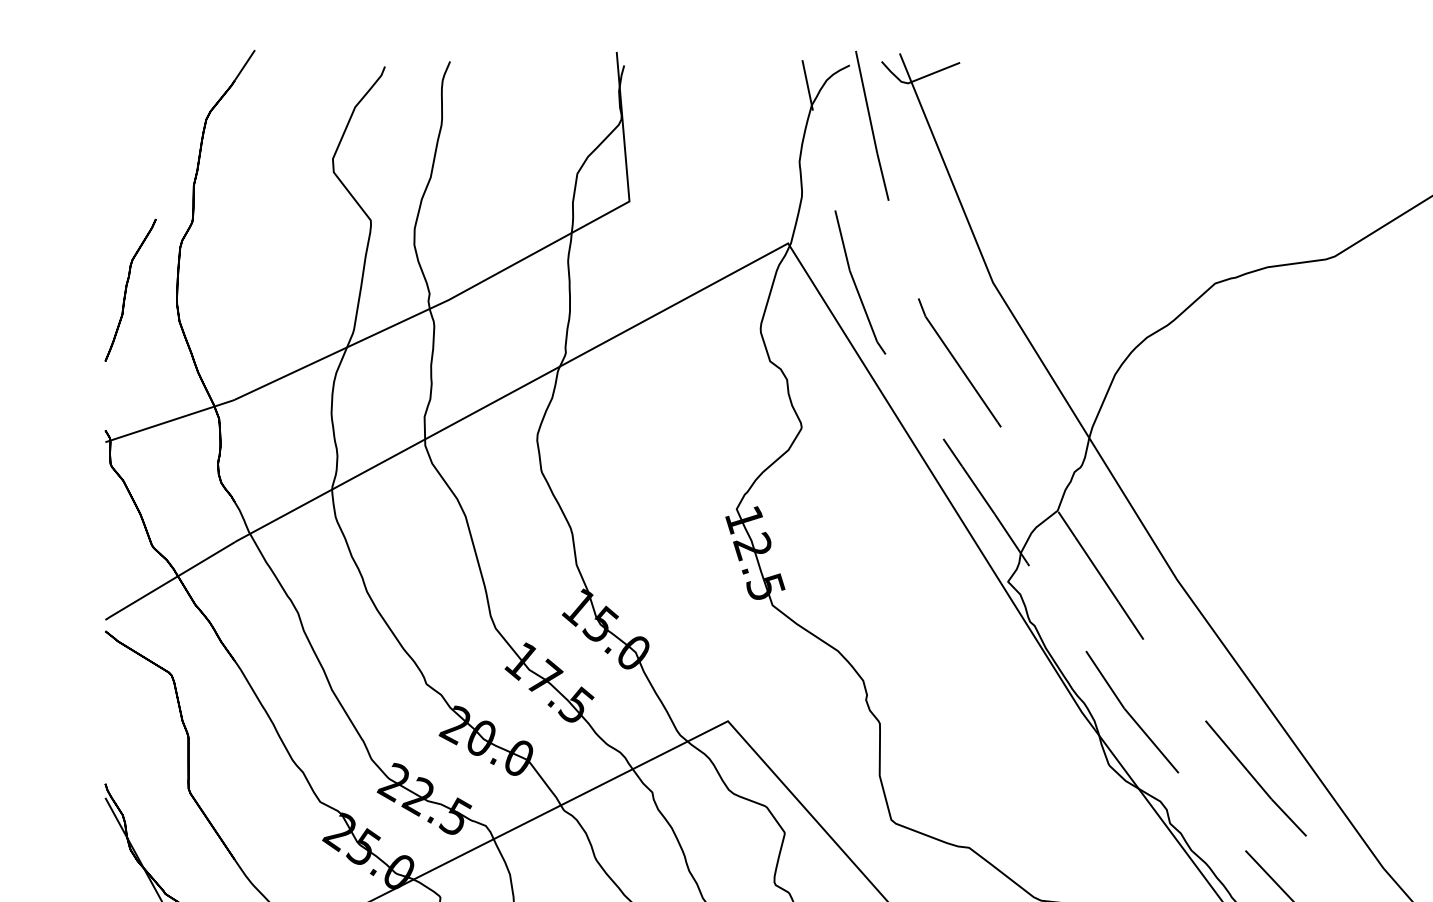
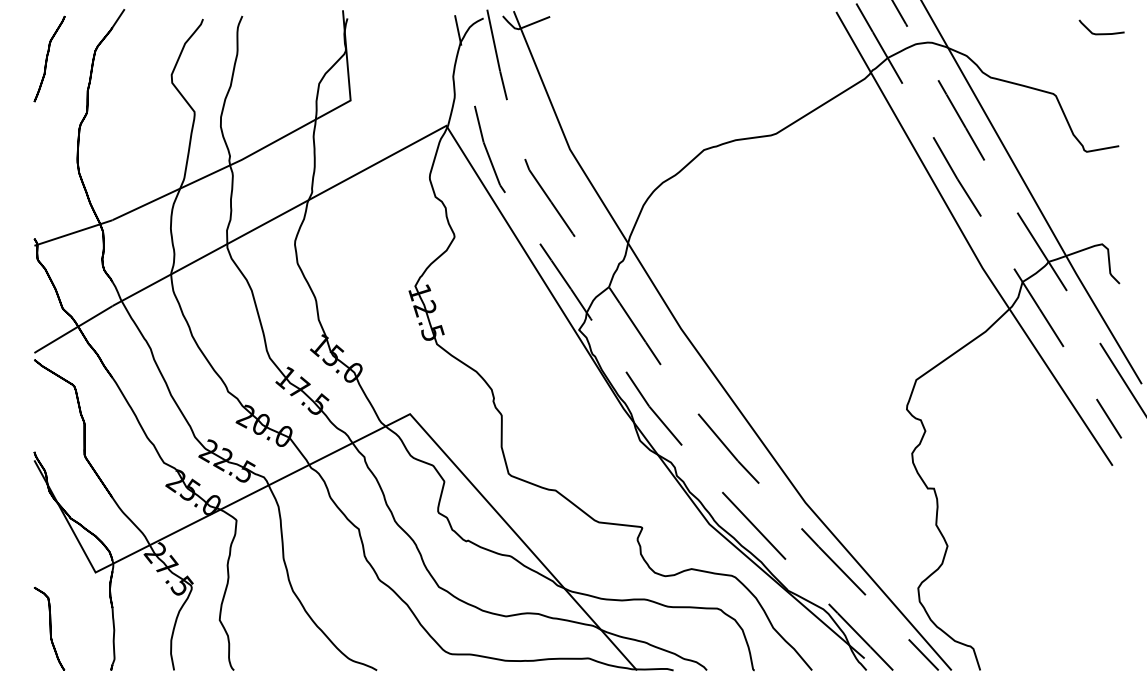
part: (130, 289) -> (49, 58), moved

